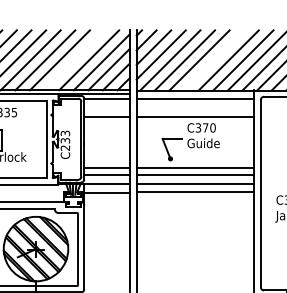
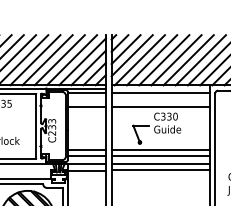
line: (74, 60) -> (59, 60), added
line: (214, 60) -> (176, 60), added
text: (205, 127) -> (169, 116), C370 -> C330

